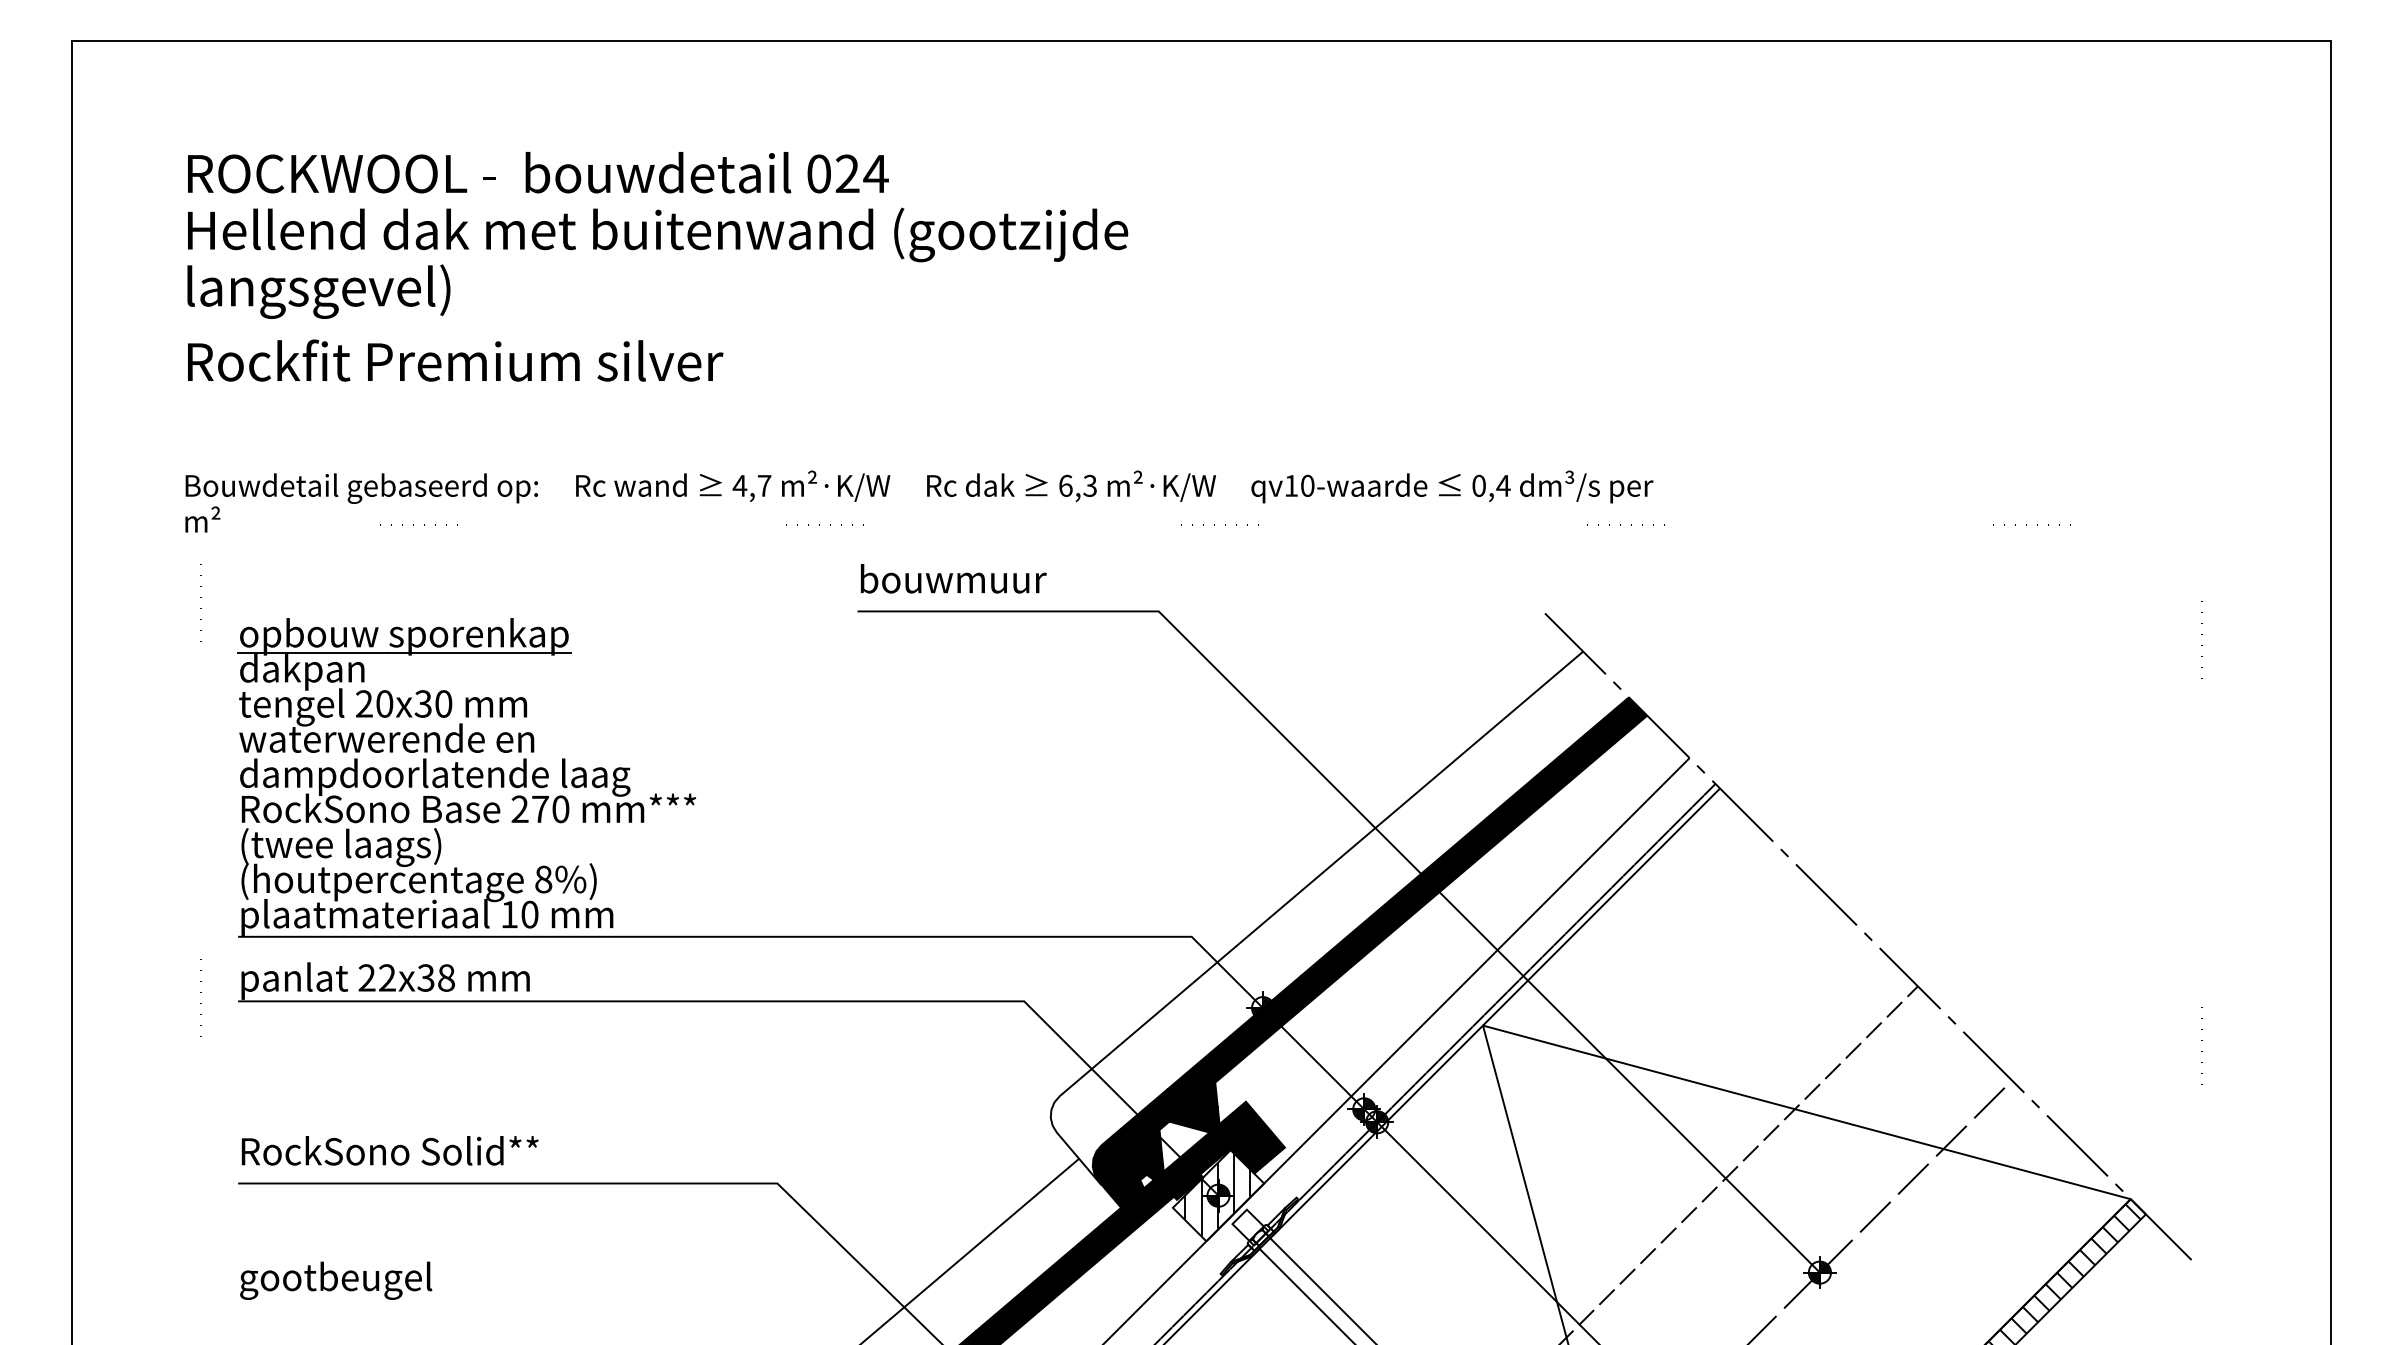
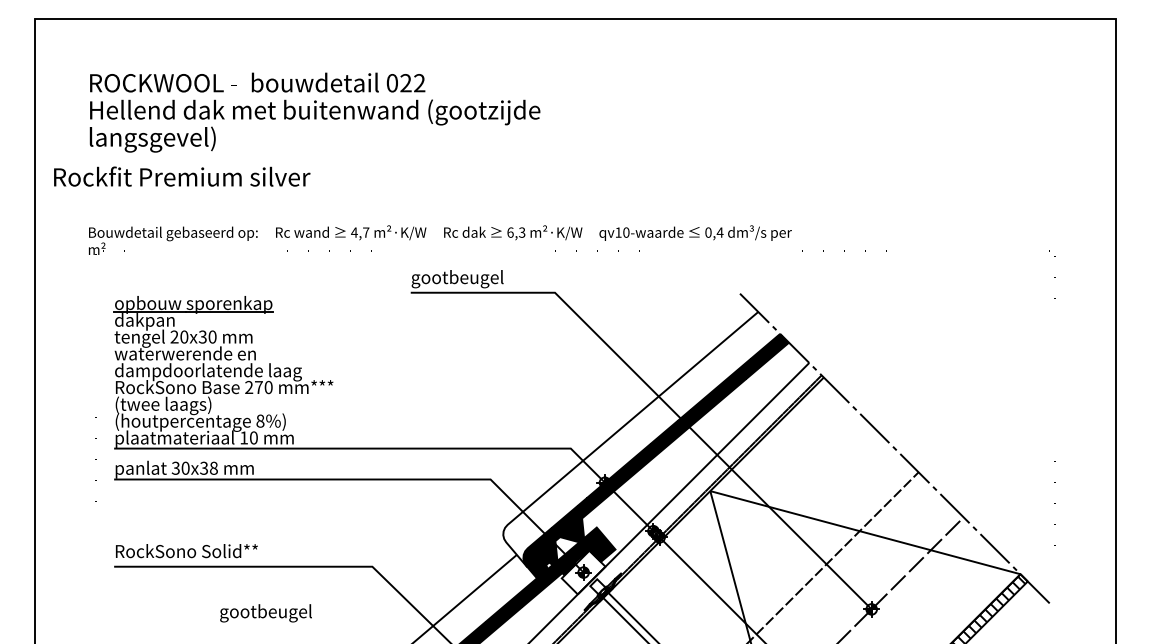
text: (875, 174) -> (419, 83), 024 -> 022
text: (456, 360) -> (182, 176), moved
text: (955, 583) -> (457, 279), bouwmuur -> gootbeugel
text: (376, 976) -> (180, 467), 22x38 -> 30x38
hatch: (1216, 1195) -> (582, 572), removed
text: (334, 1281) -> (265, 613), moved

